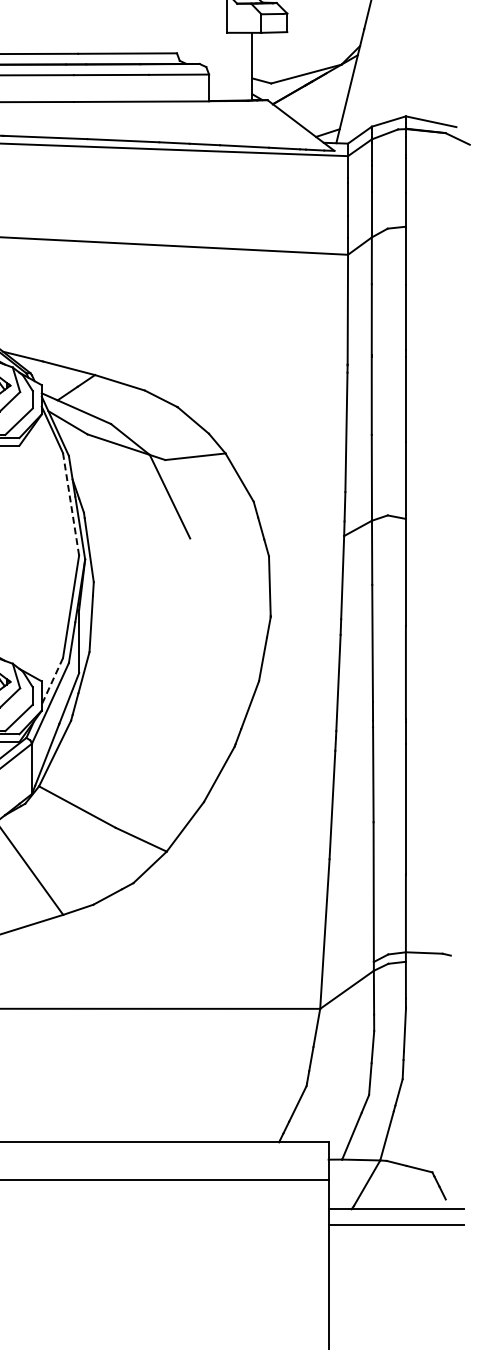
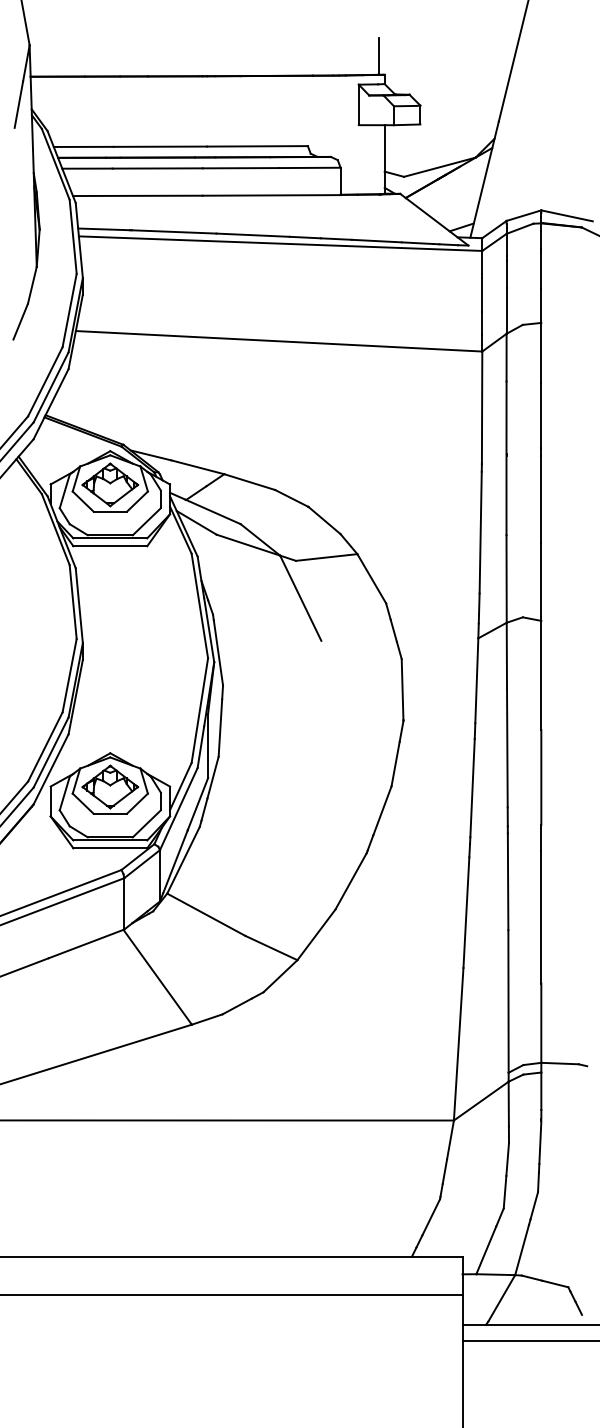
line: (70, 504) -> (199, 606), dashed -> solid
line: (52, 681) -> (180, 786), dashed -> solid

